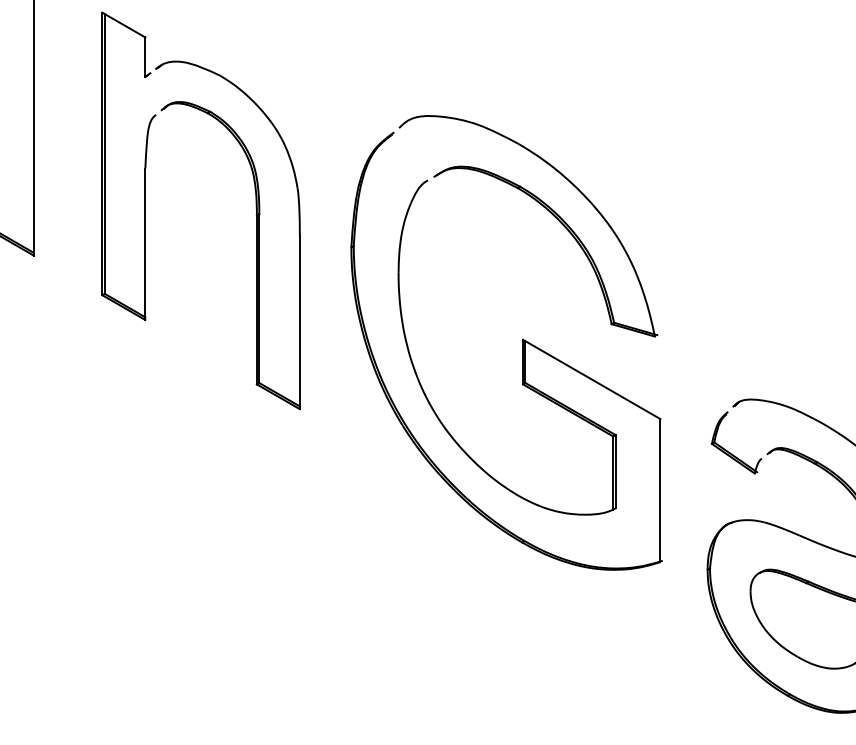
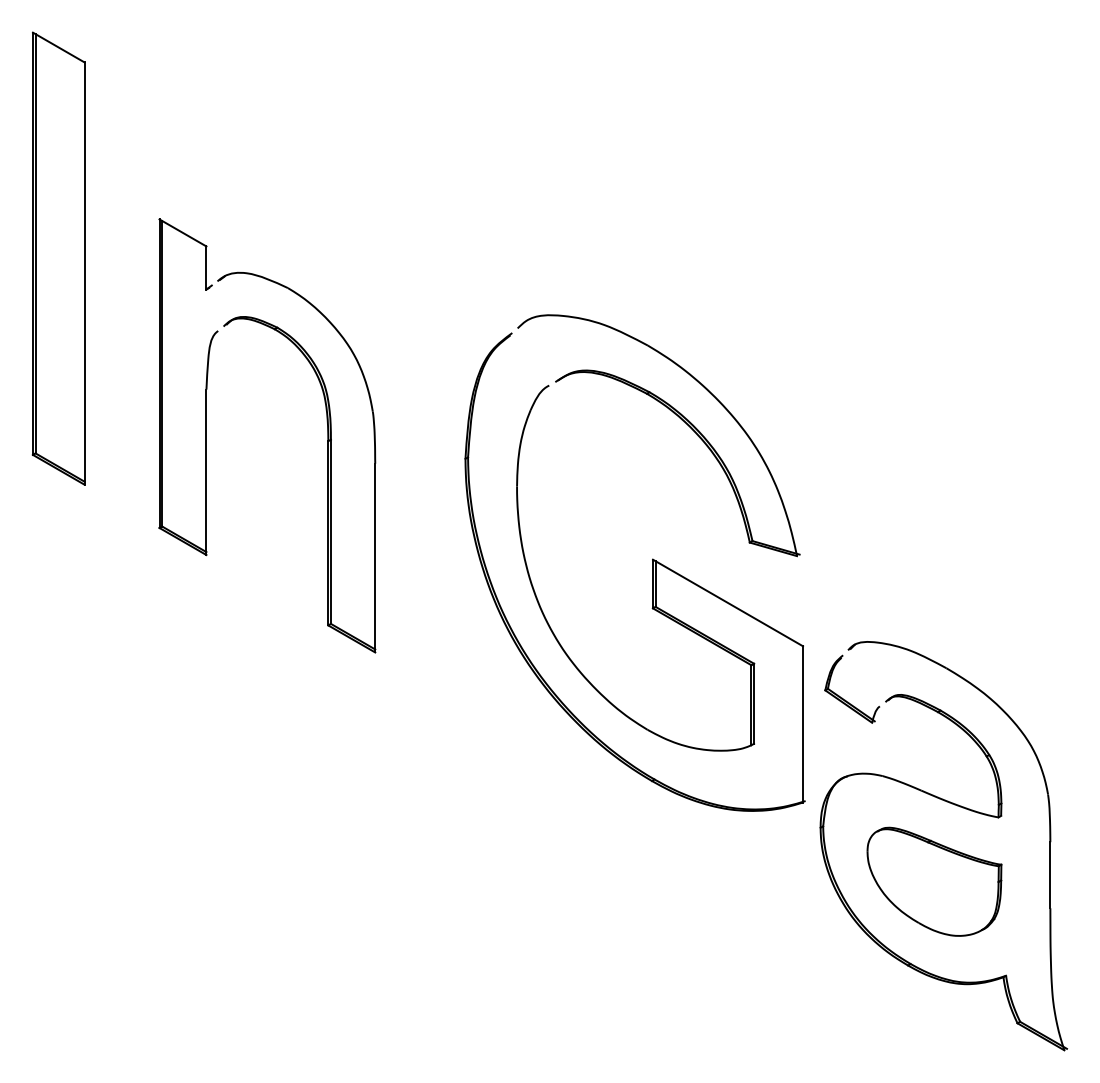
part: (522, 342) -> (652, 562), moved

